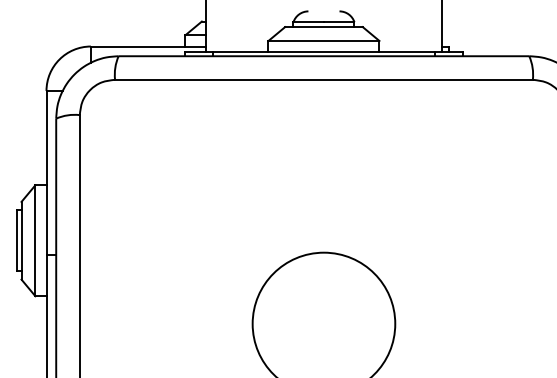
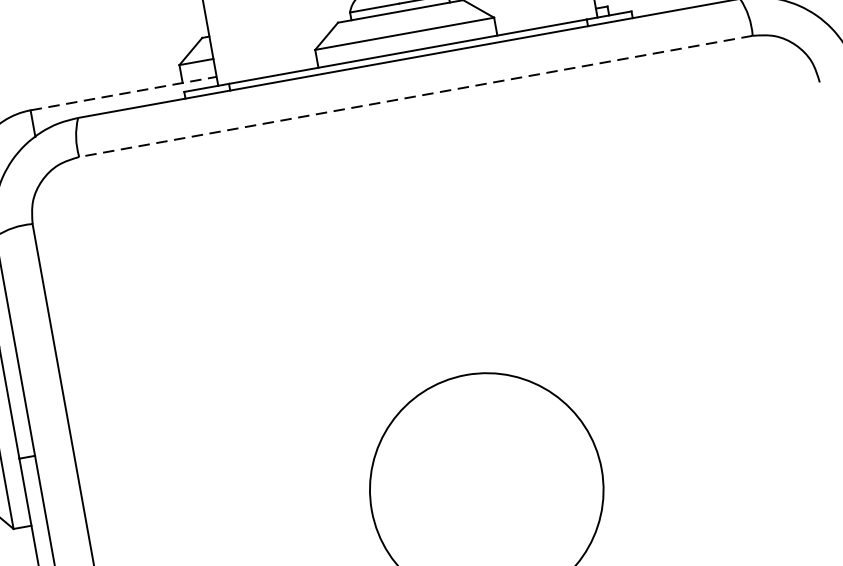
line: (148, 46) -> (123, 93), solid -> dashed
line: (323, 79) -> (415, 96), solid -> dashed

